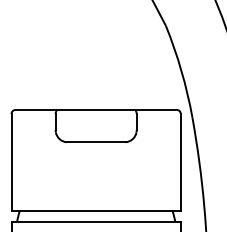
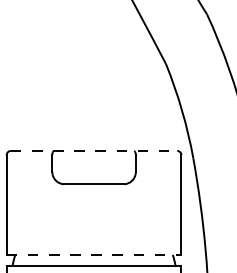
line: (96, 109) -> (94, 150), solid -> dashed
line: (96, 210) -> (94, 254), solid -> dashed

